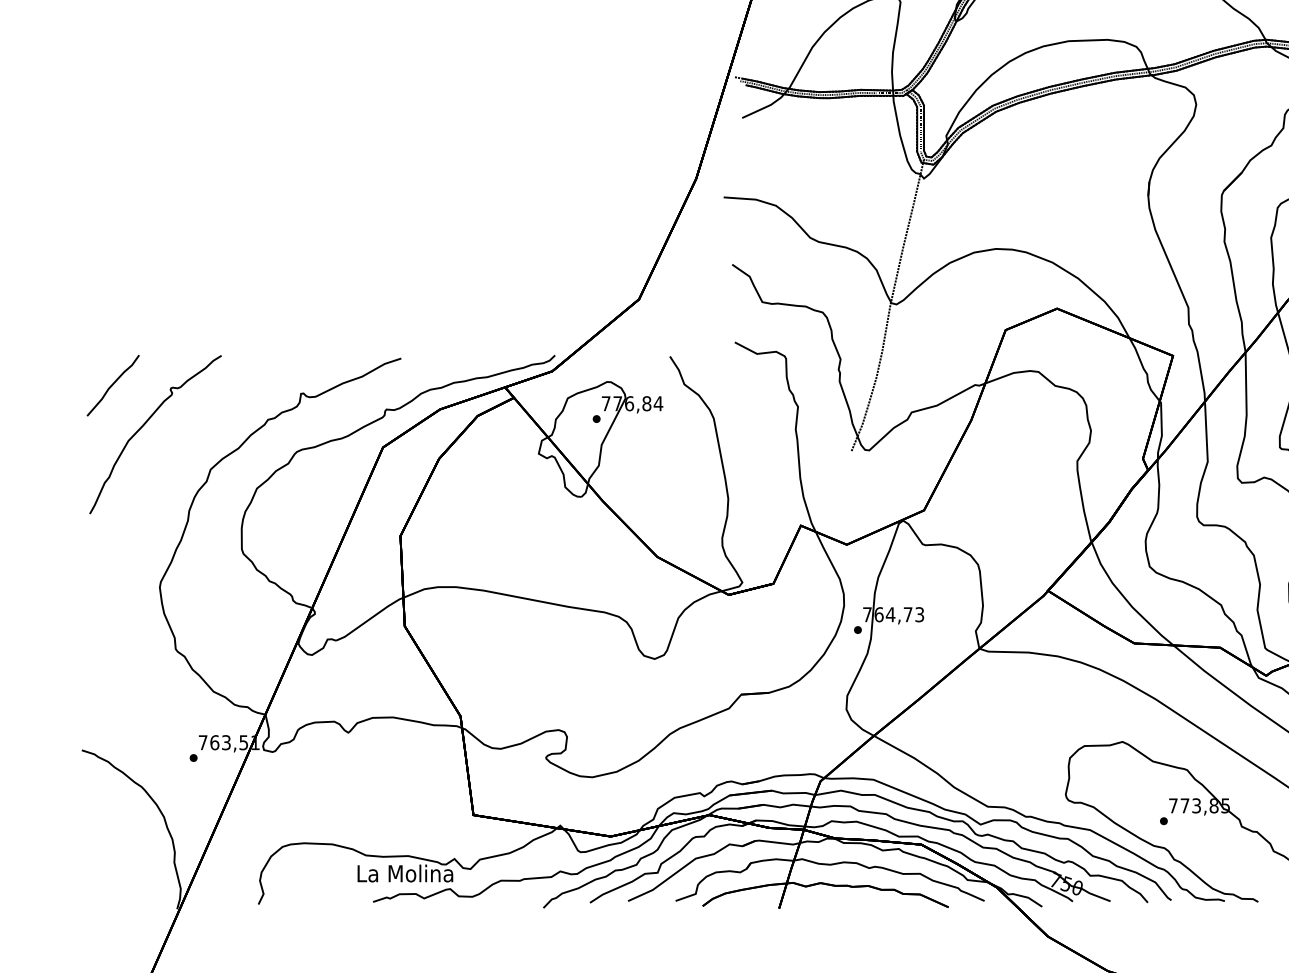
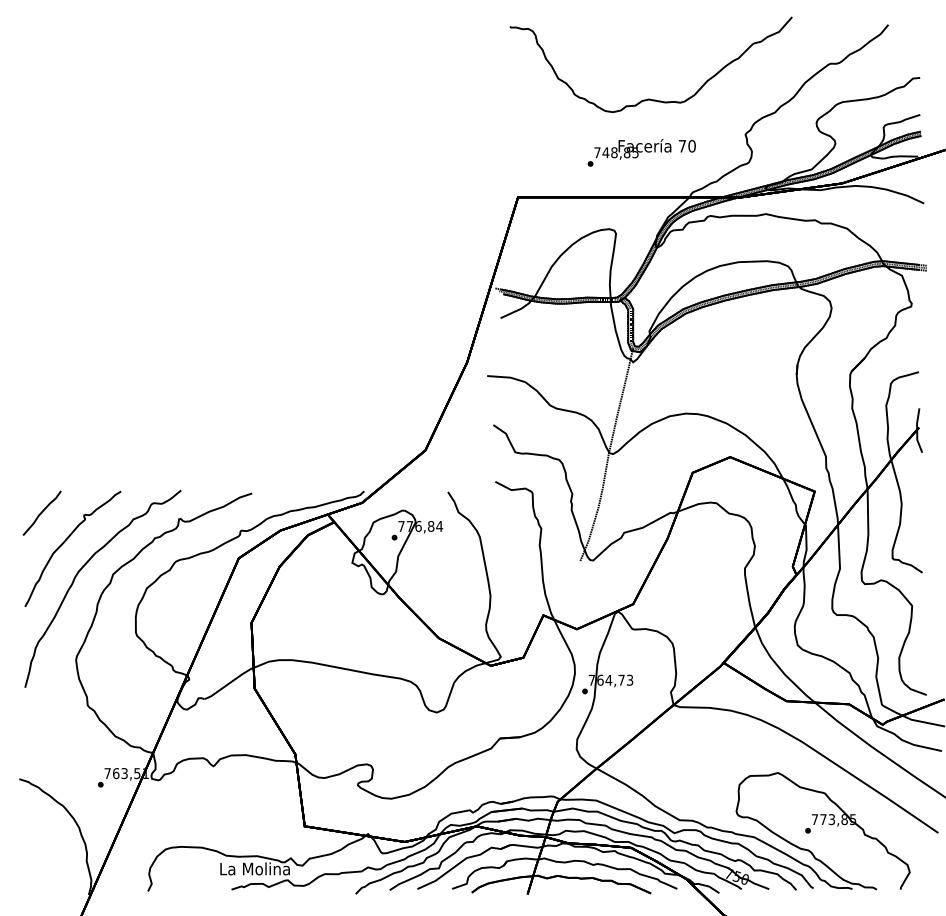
curve: (167, 464) -> (81, 570), added

